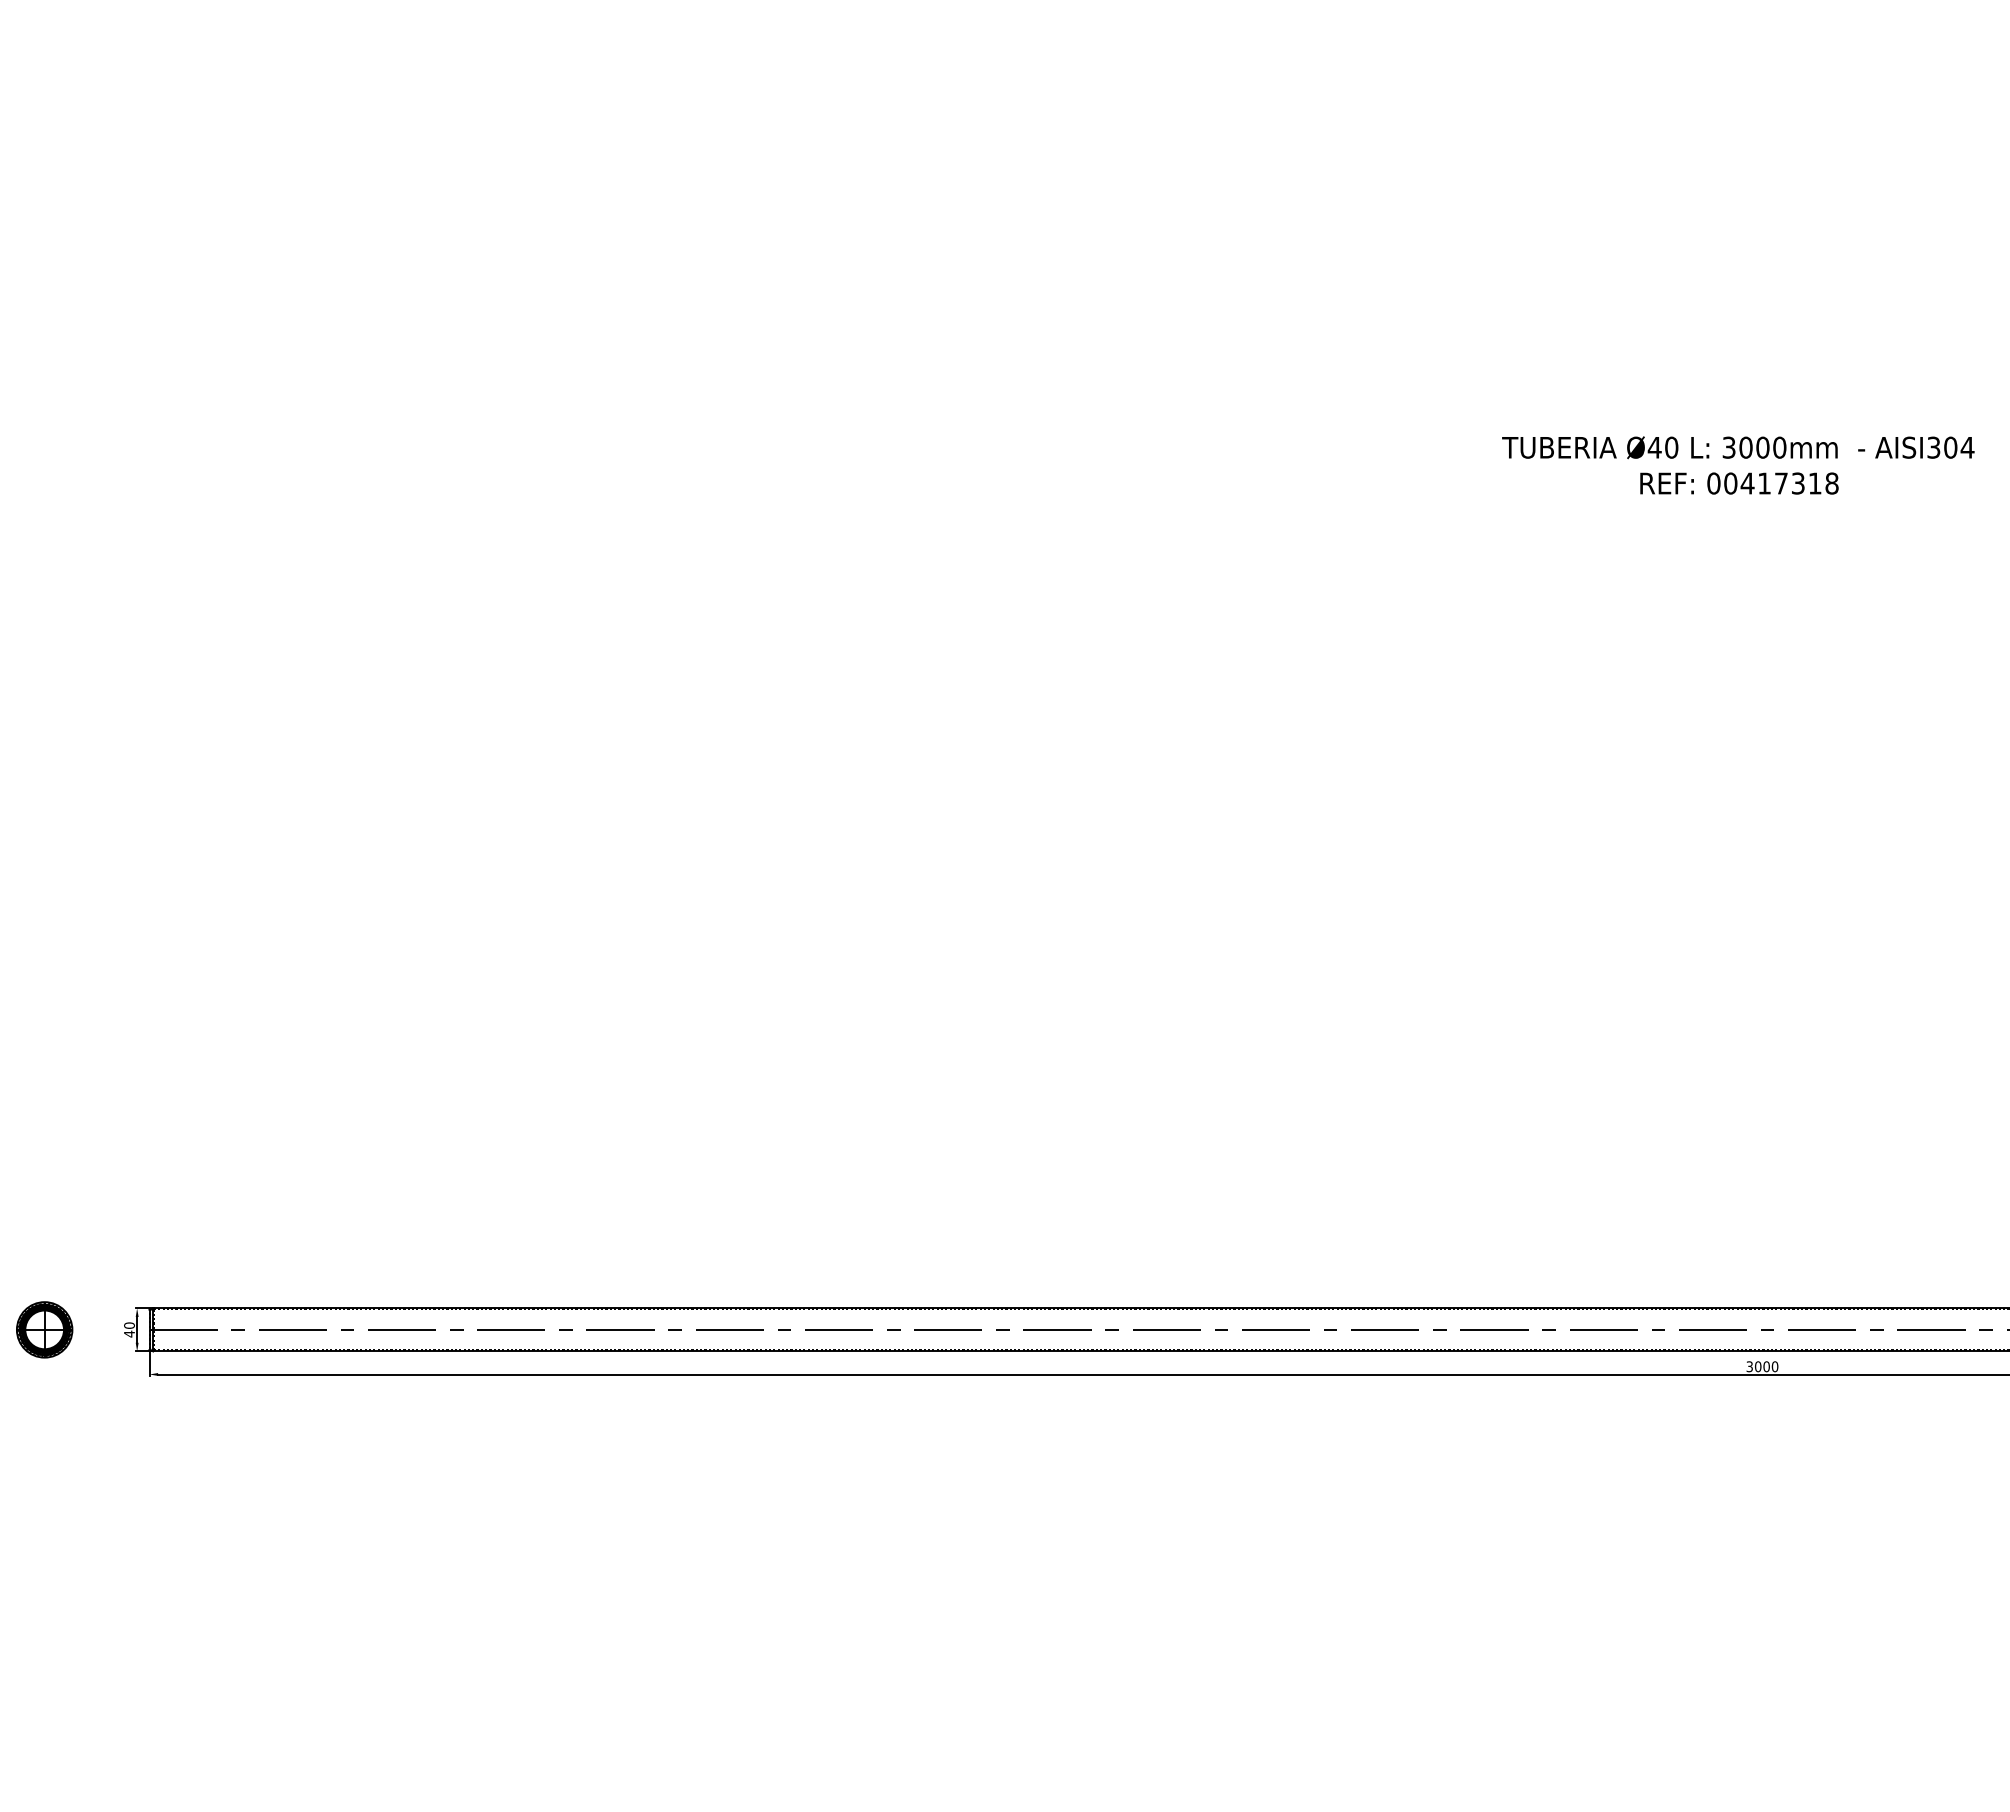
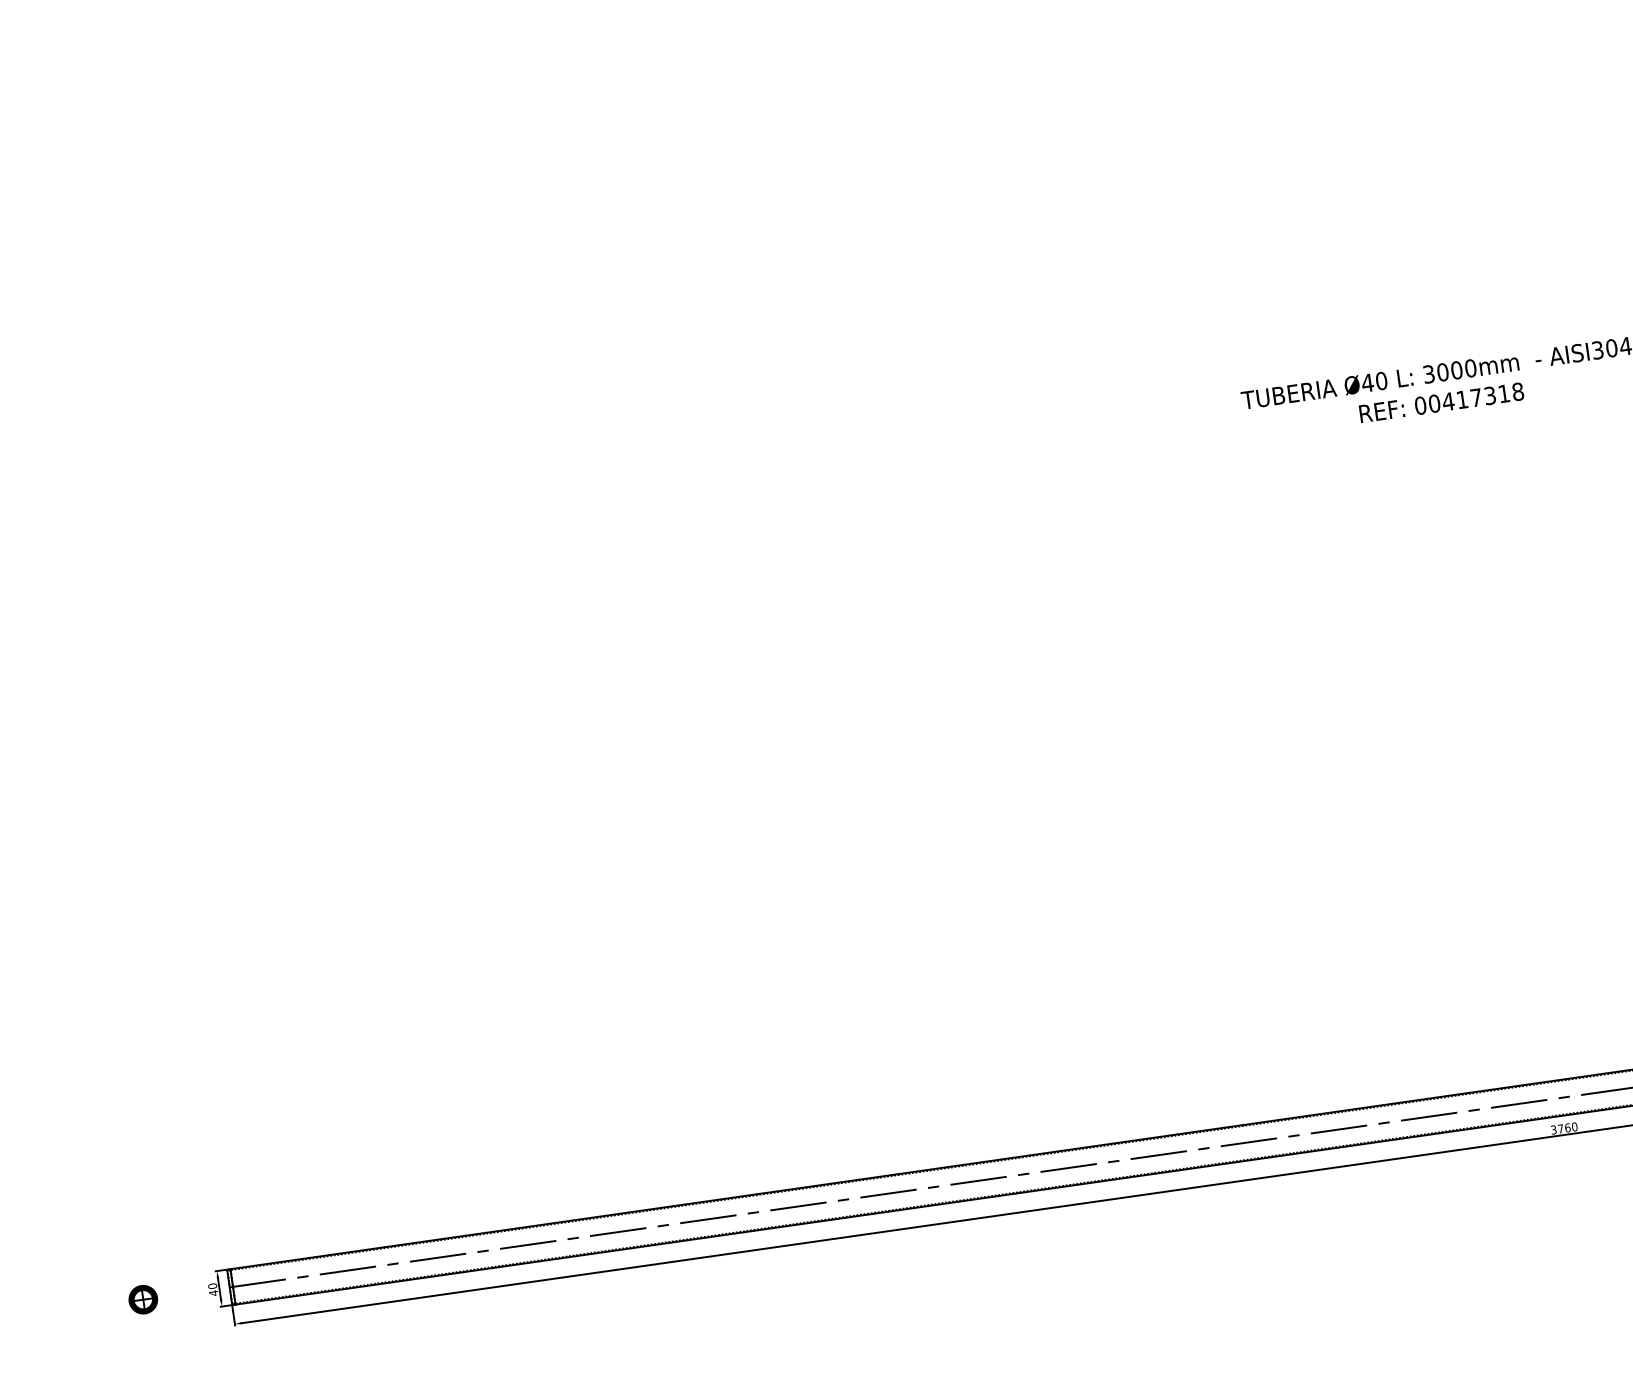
part: (44, 1329) -> (143, 1299), size x0.6
text: (1762, 1366) -> (1564, 1128), 3000 -> 3760

